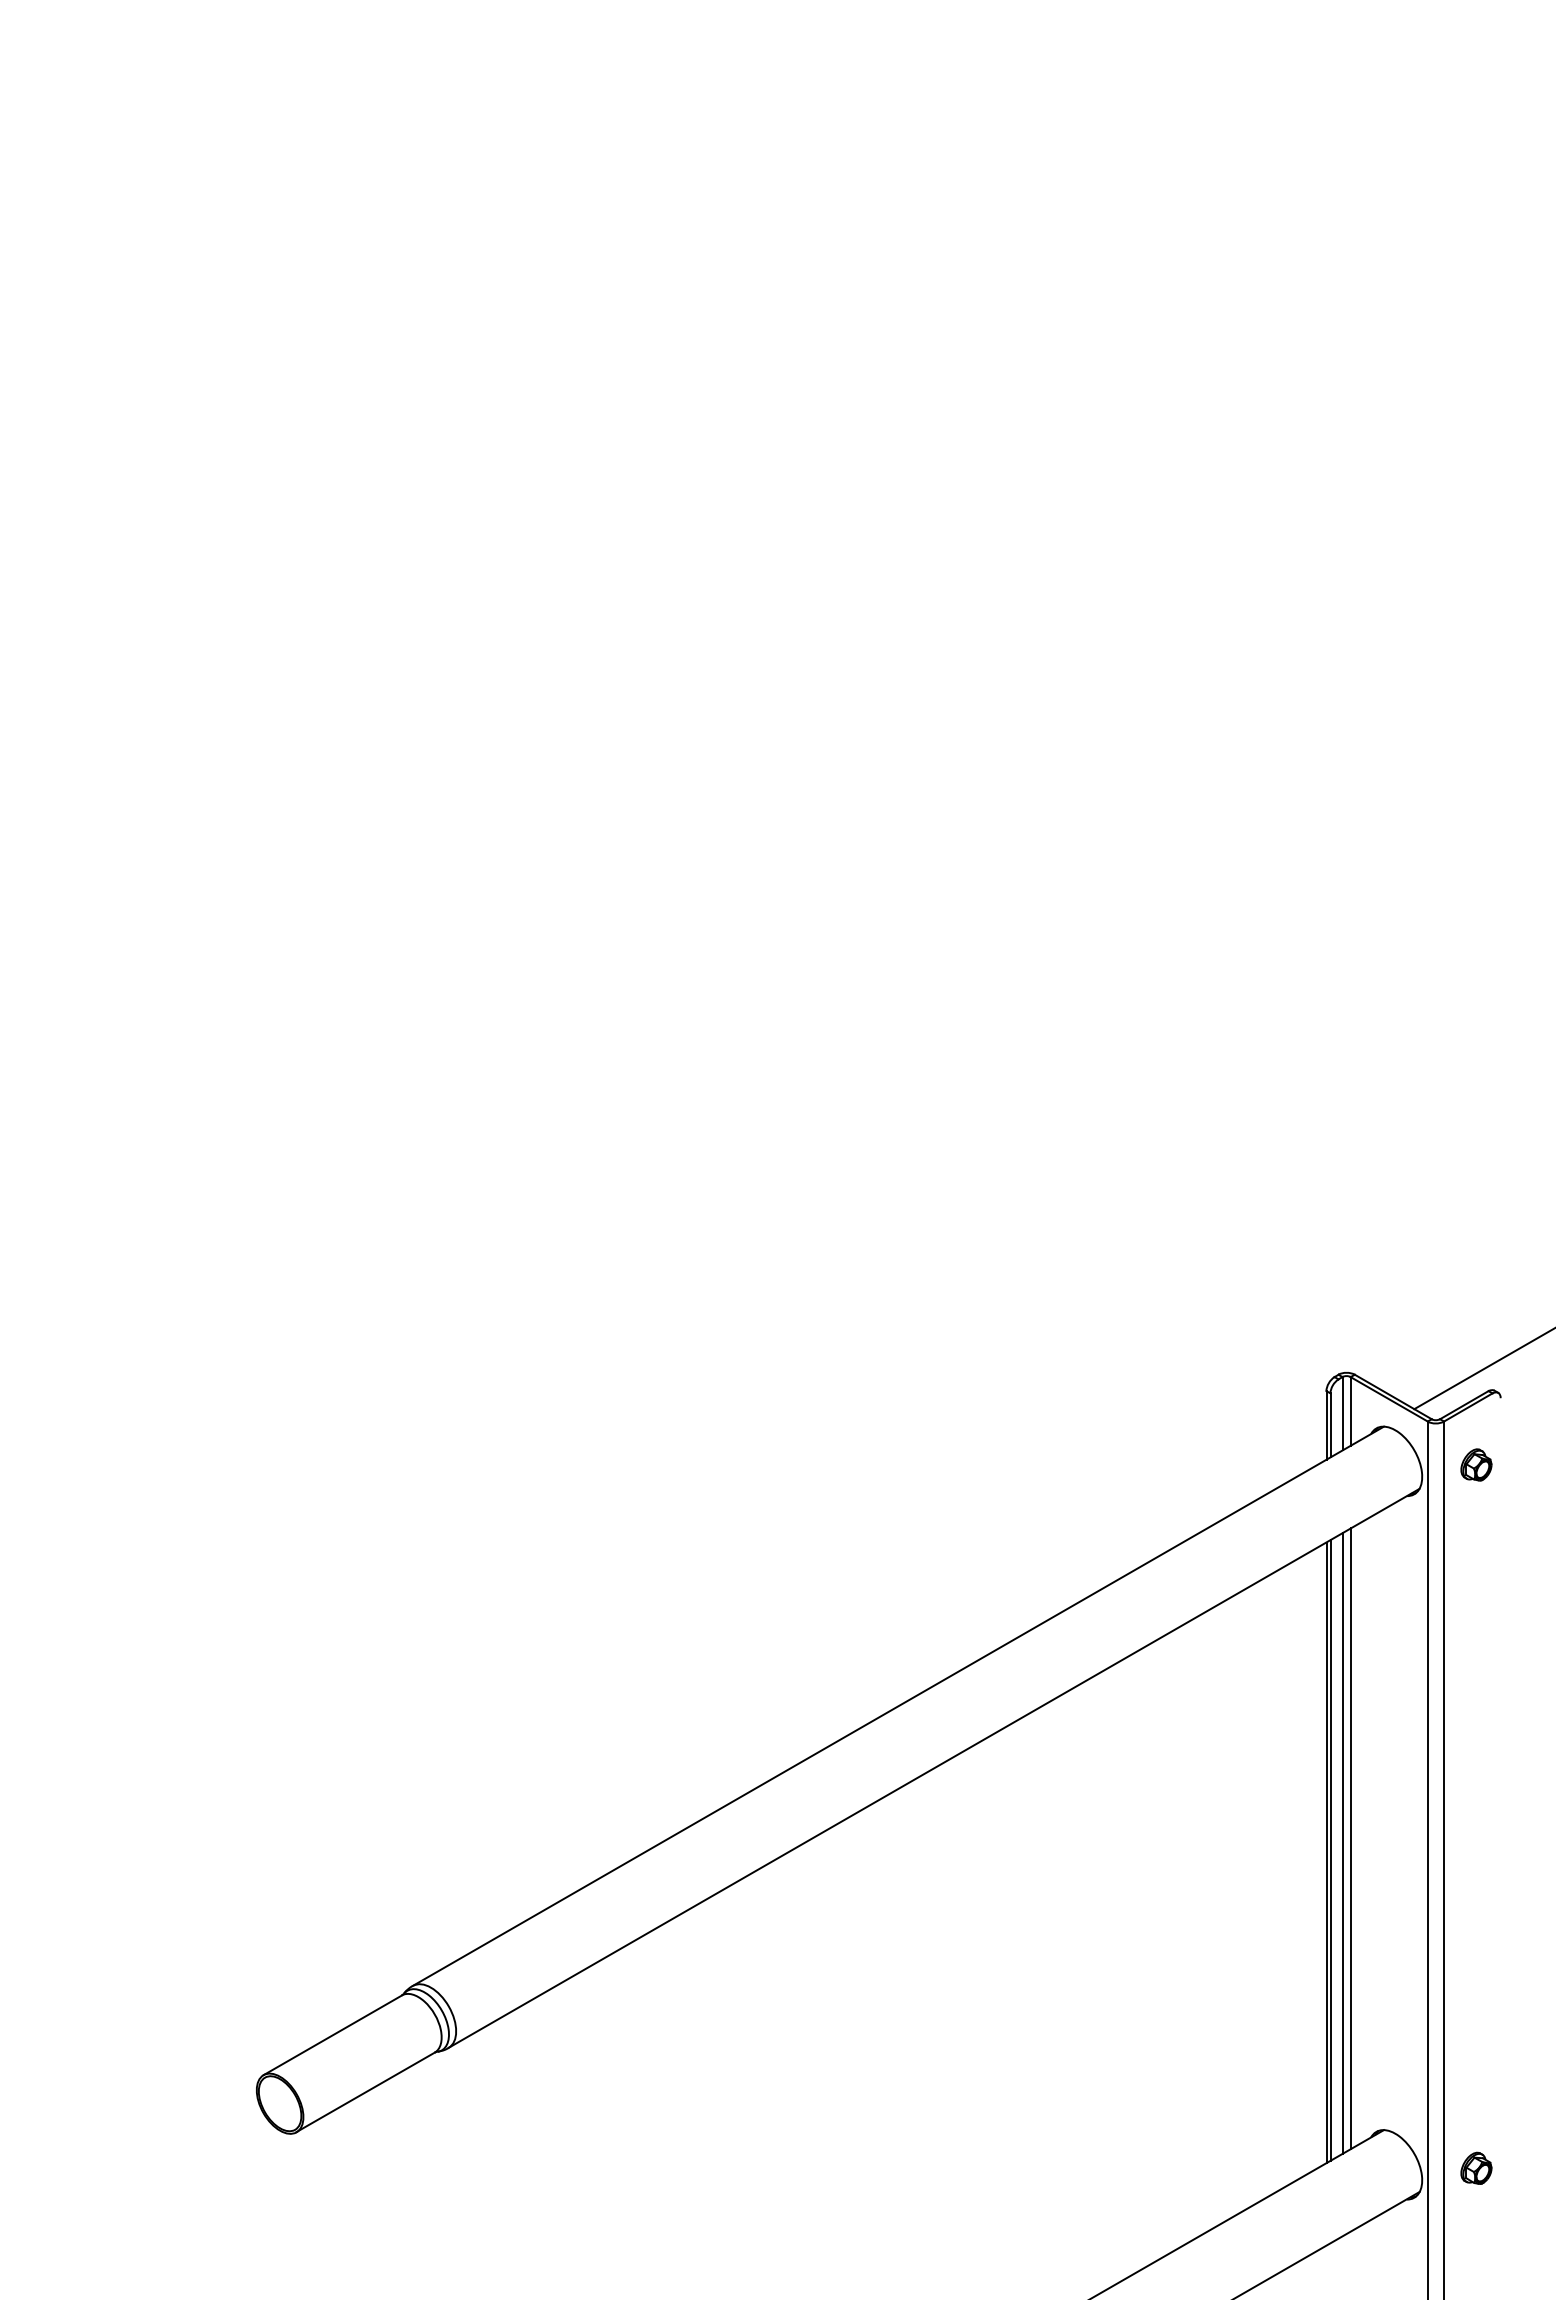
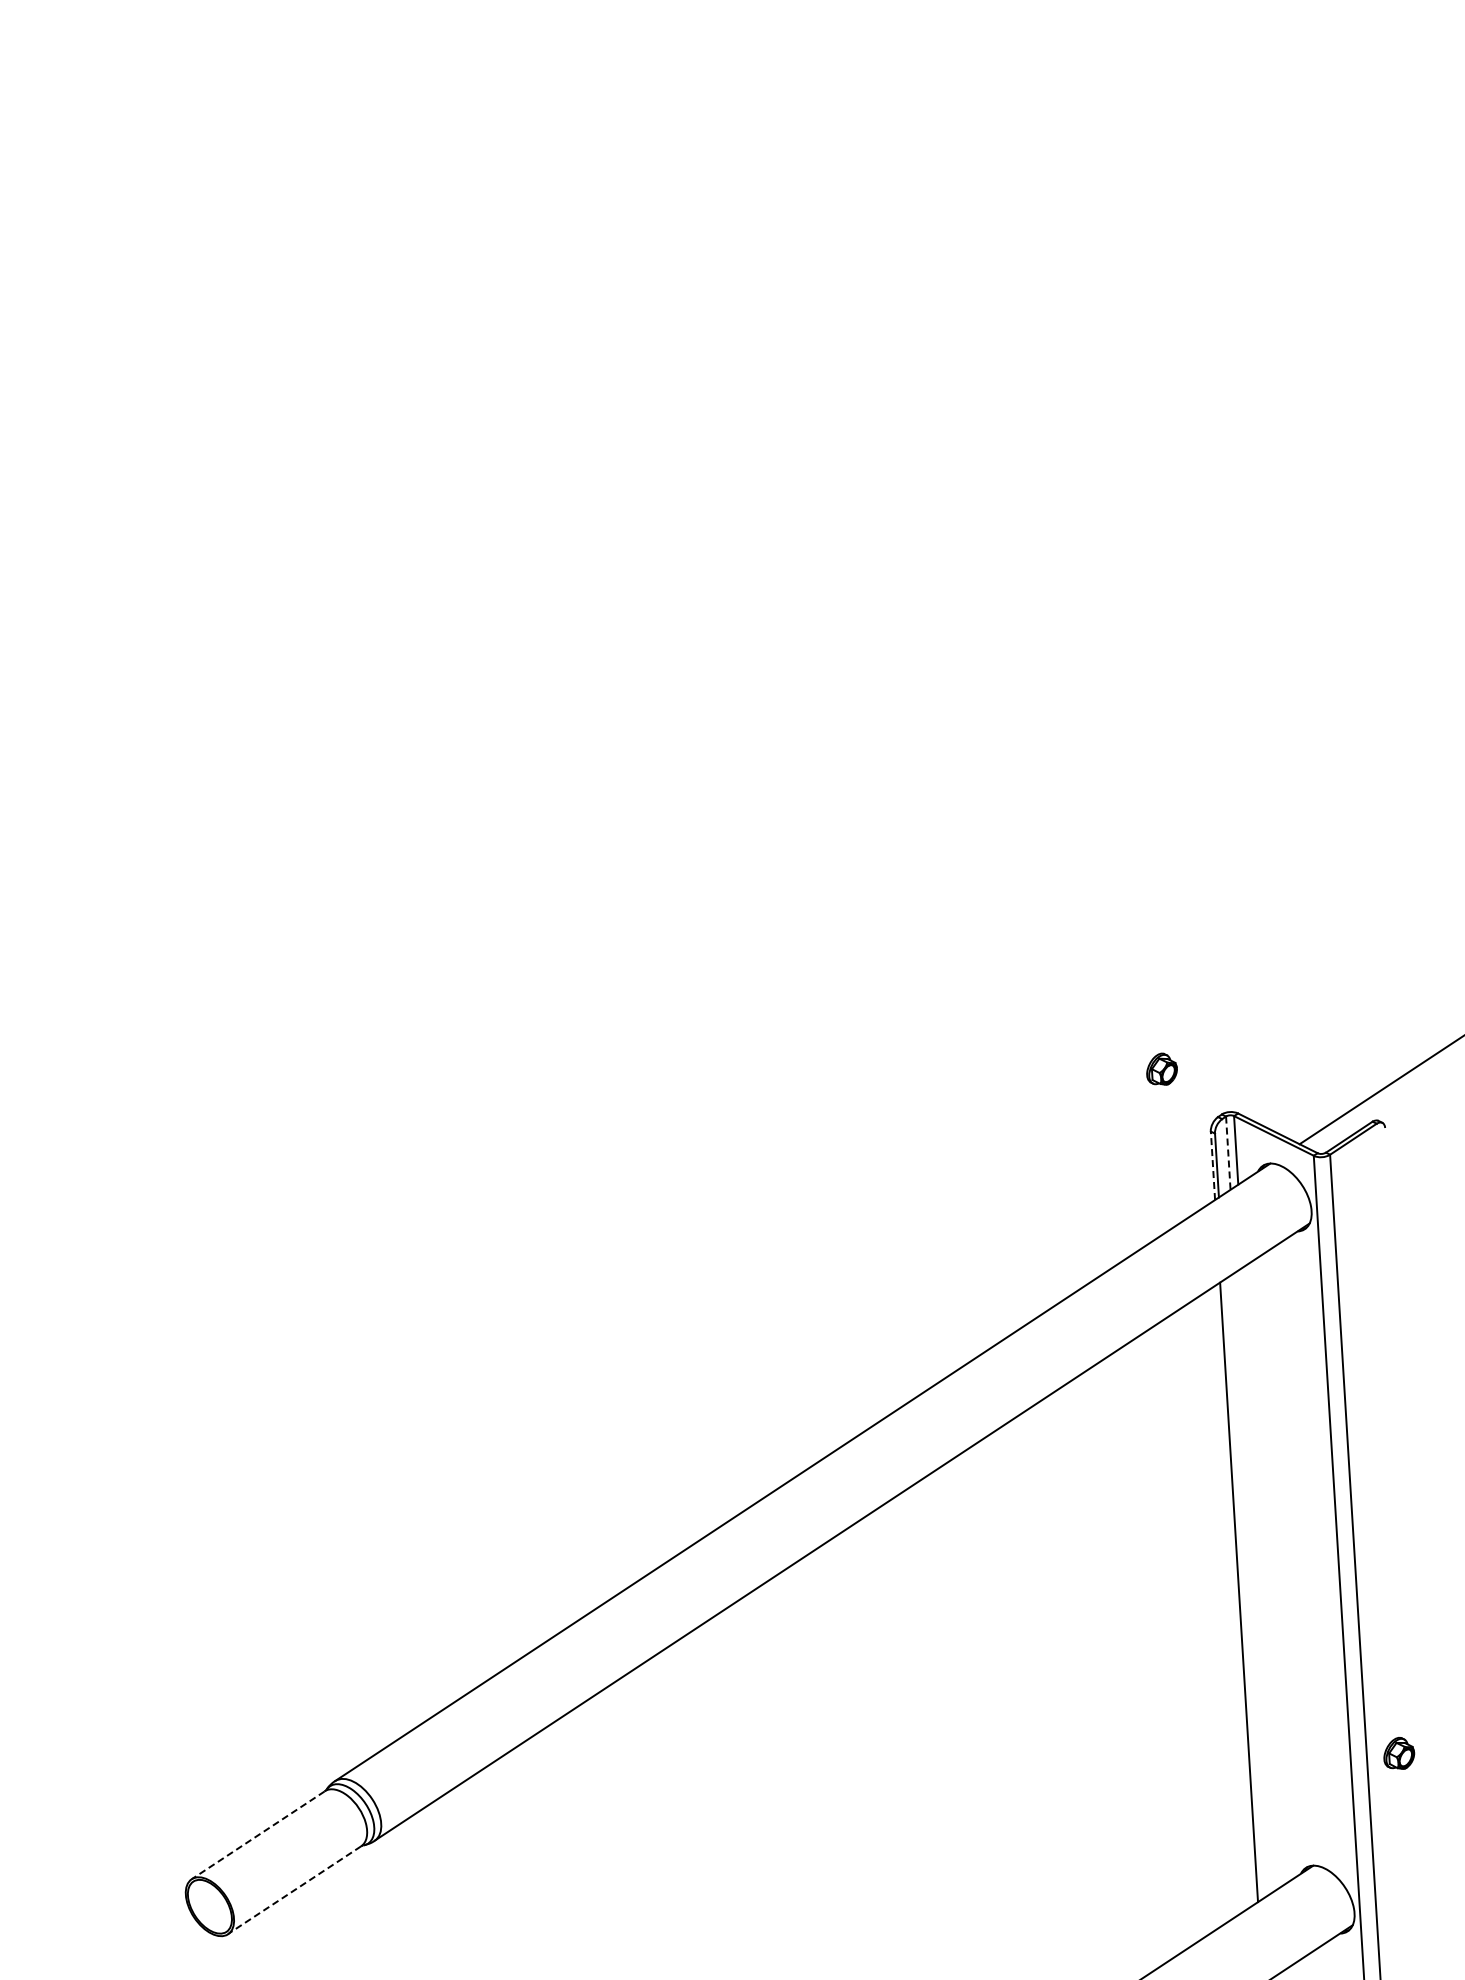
line: (1342, 1413) -> (1228, 1152), solid -> dashed
line: (1326, 1424) -> (1212, 1164), solid -> dashed
part: (1476, 1464) -> (1161, 1068), moved
line: (1350, 1838) -> (1262, 1576), removed
line: (1342, 1843) -> (1254, 1582), removed
line: (1330, 1850) -> (1242, 1589), removed
line: (332, 2035) -> (258, 1835), solid -> dashed
line: (365, 2092) -> (294, 1890), solid -> dashed
part: (1476, 2167) -> (1399, 1752), moved

